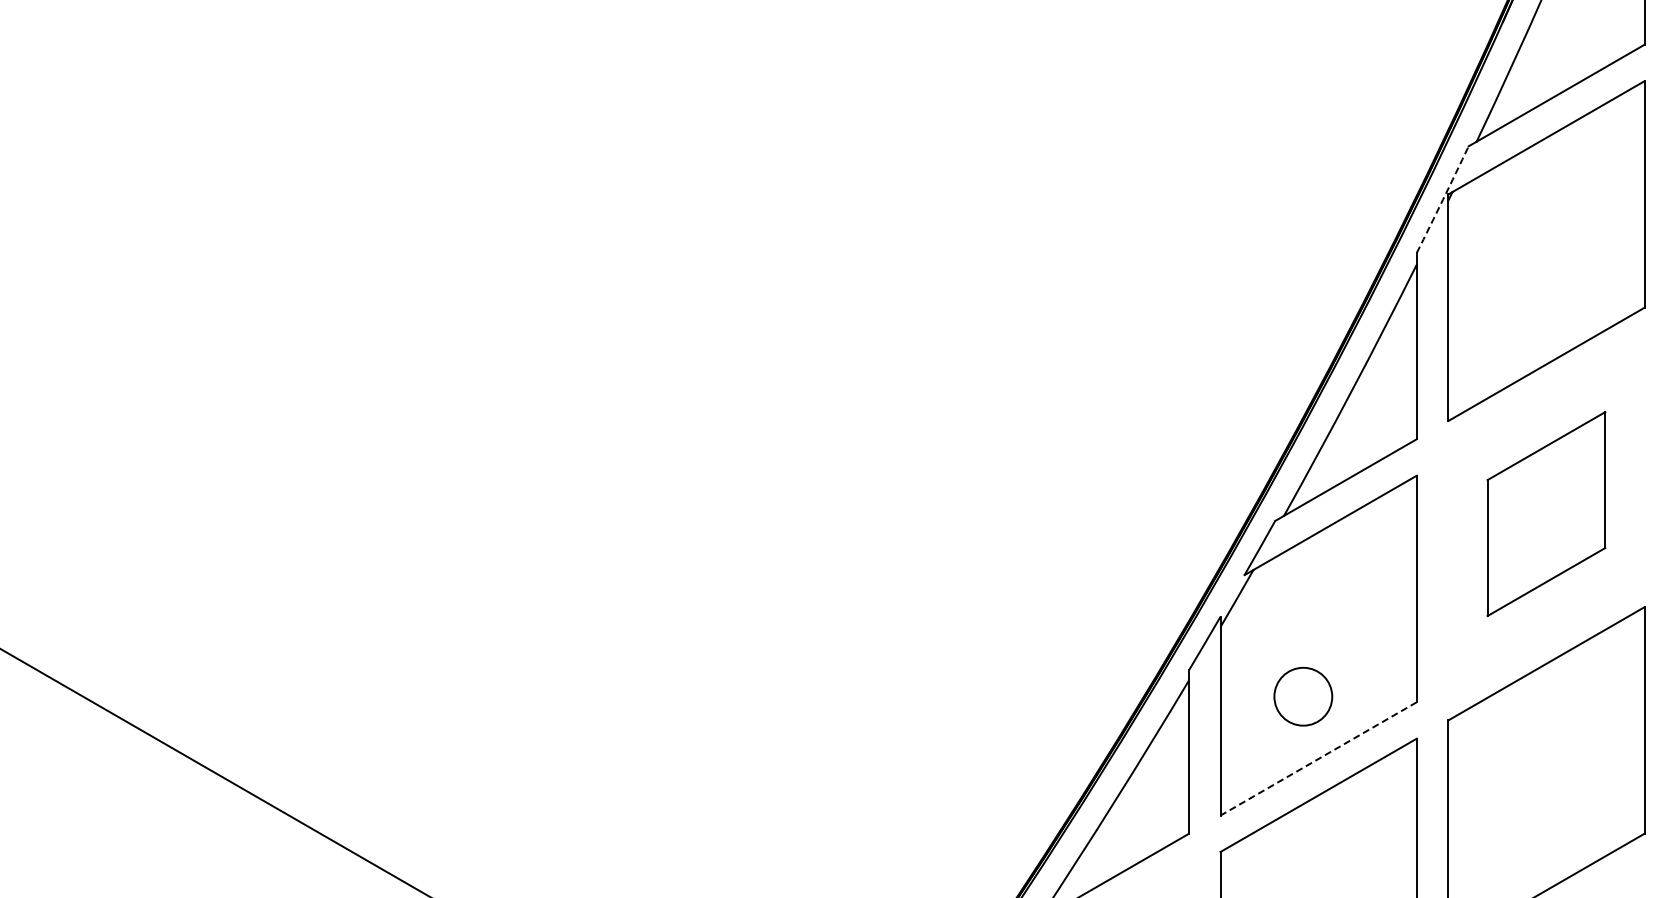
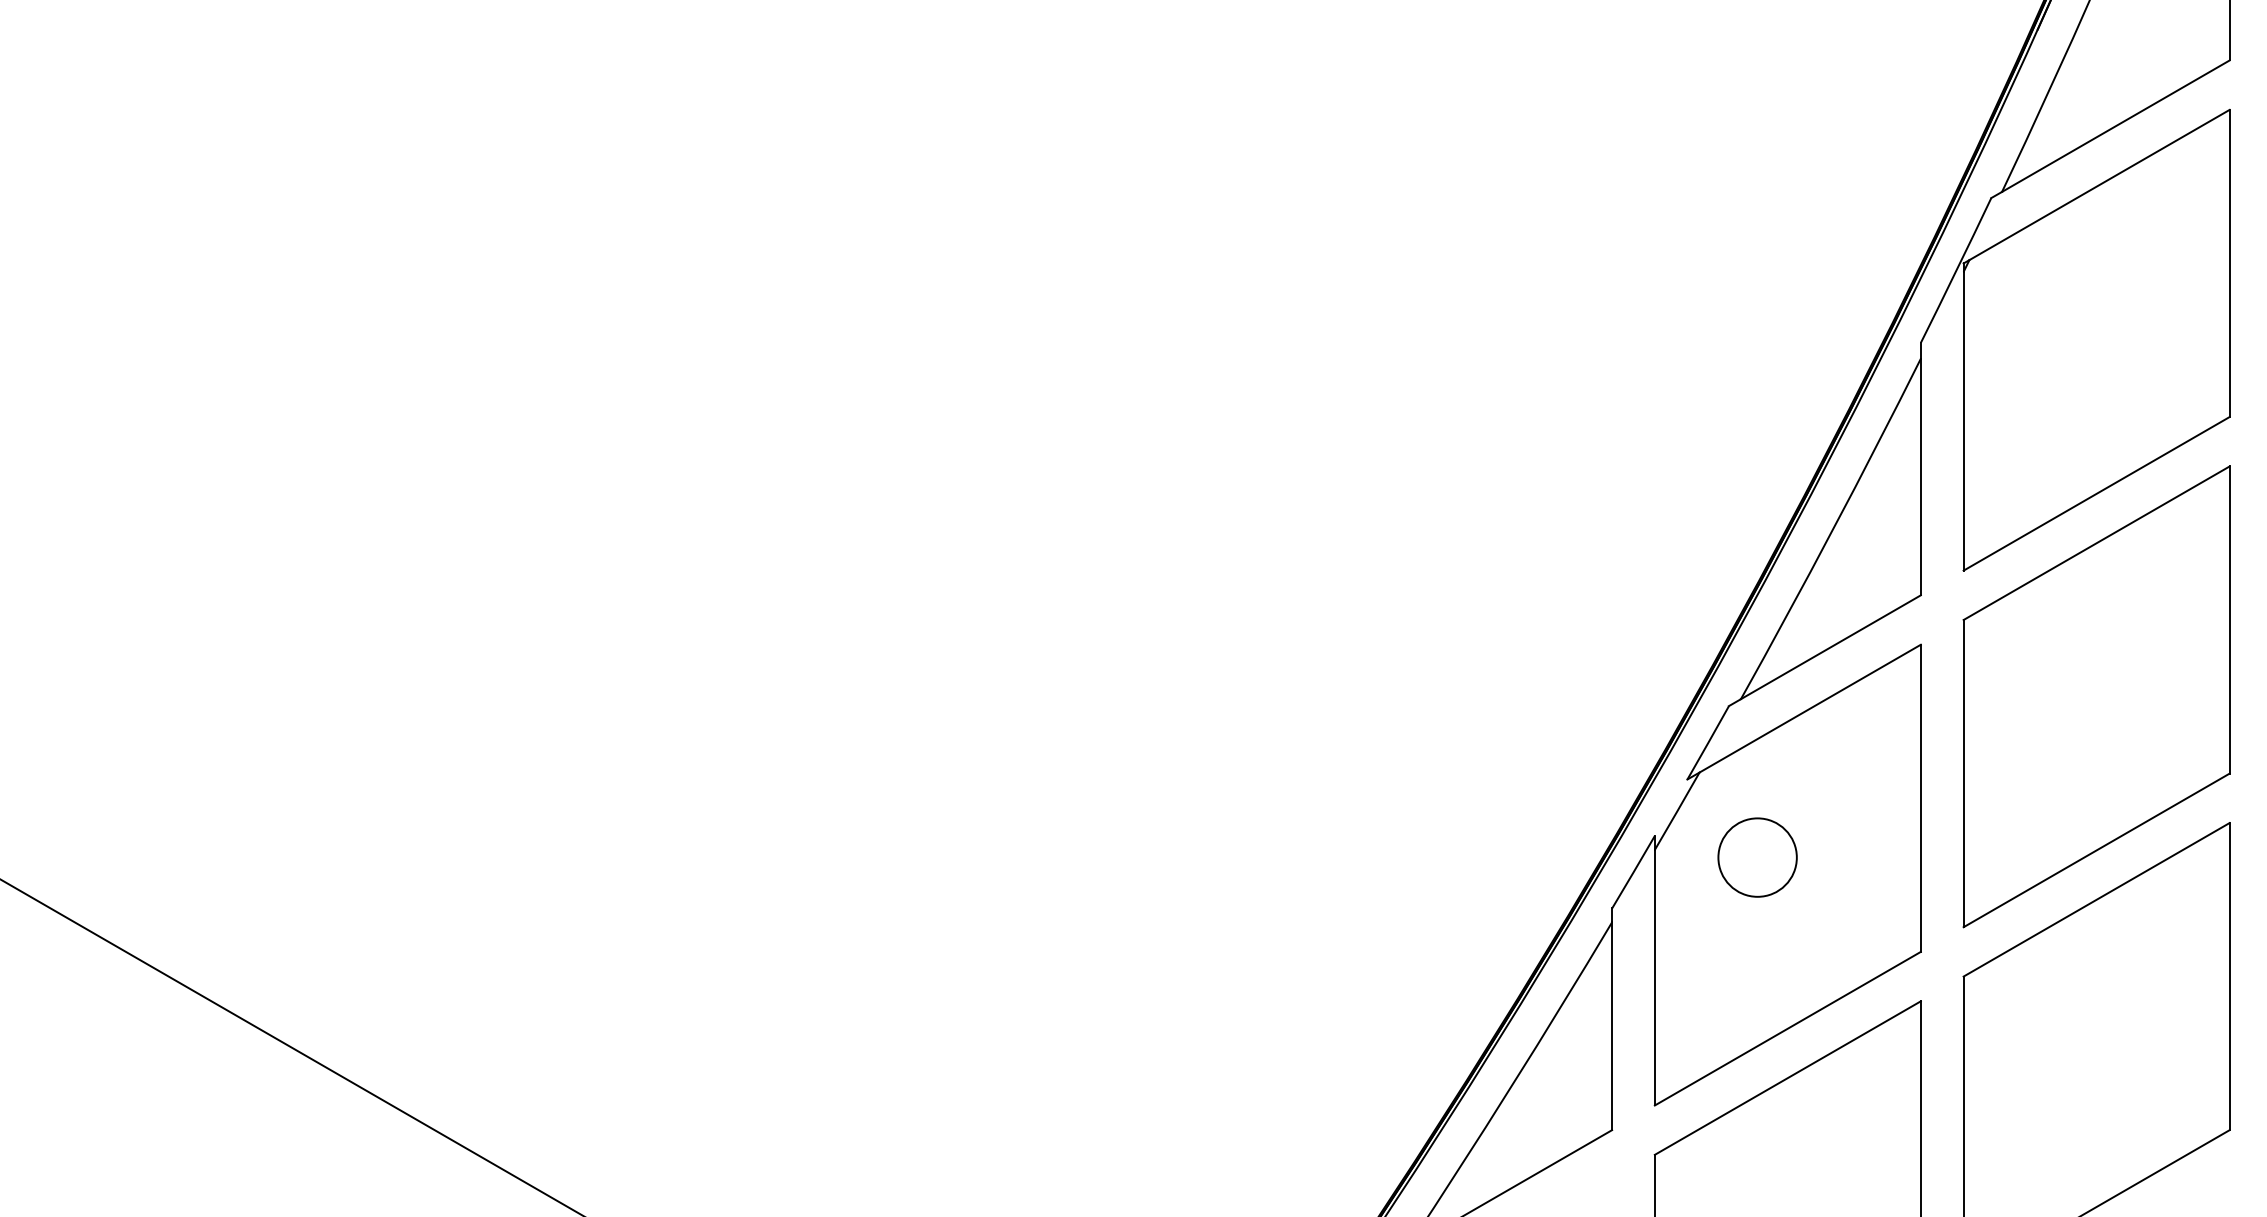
arc: (1442, 199) -> (1955, 270), dashed -> solid
part: (1546, 513) -> (2096, 695), size x1.67
circle: (1303, 696) -> (1757, 857), moved
line: (1318, 759) -> (1787, 1029), dashed -> solid

